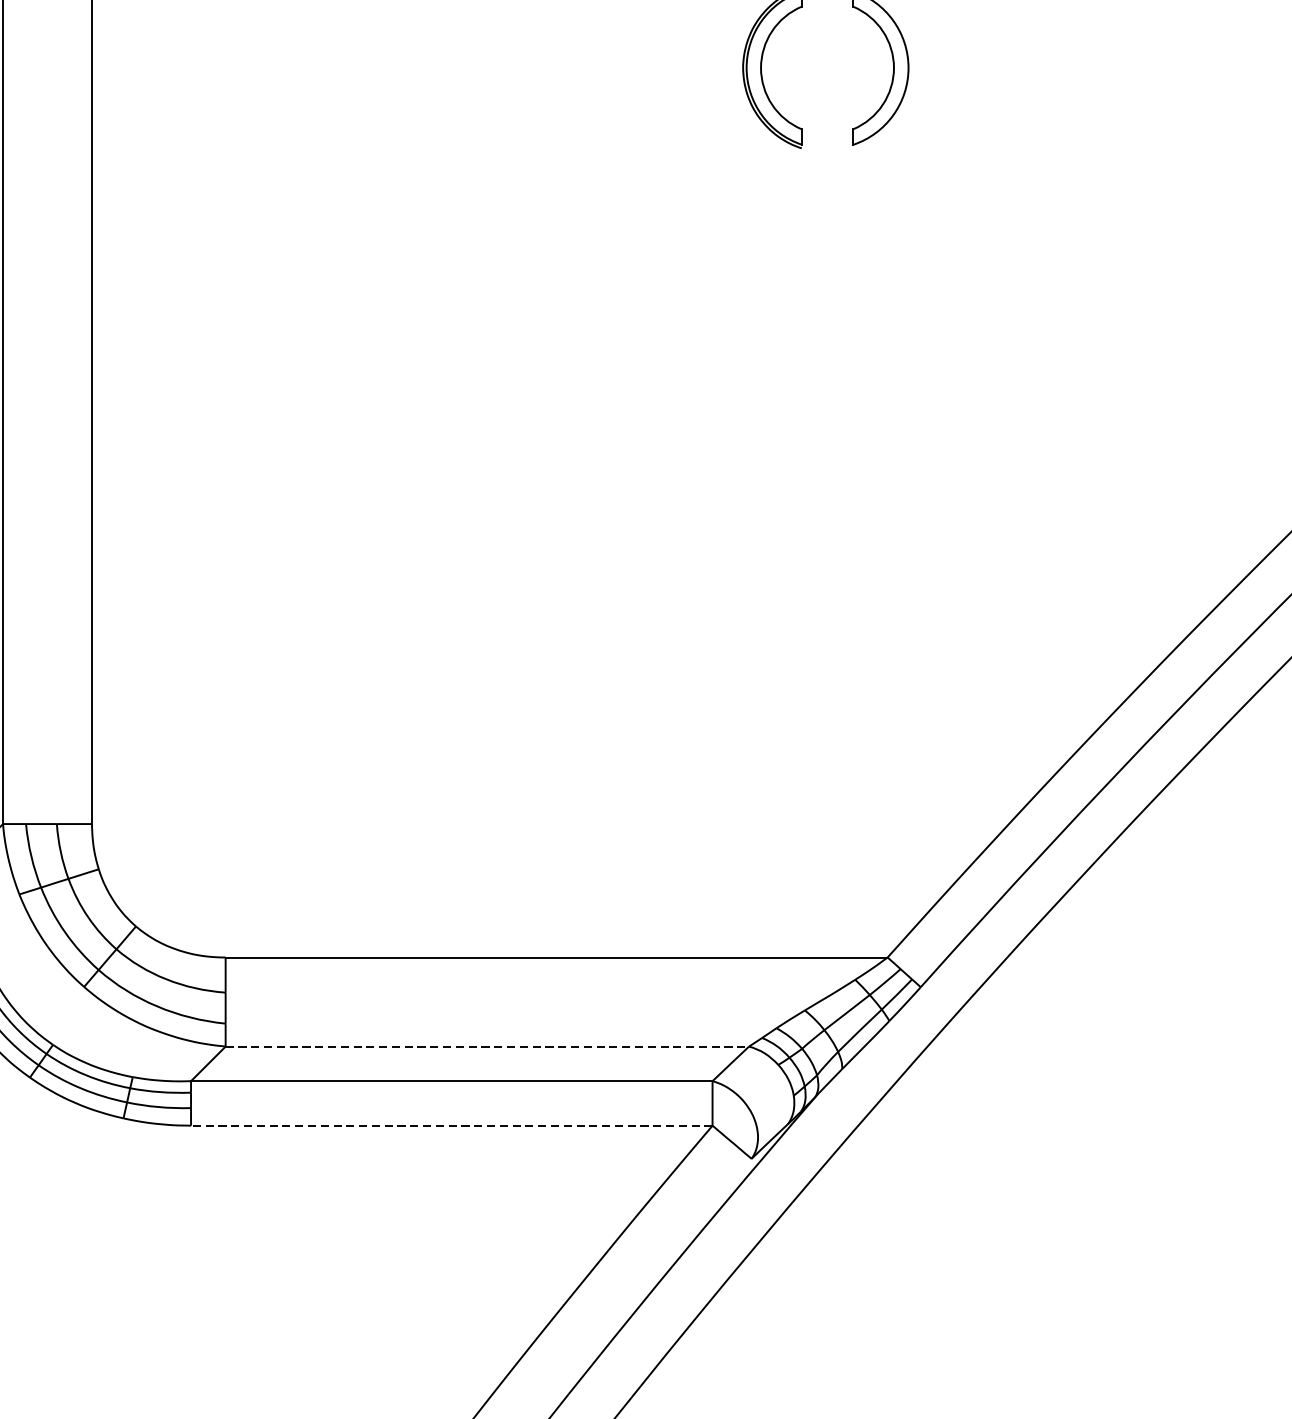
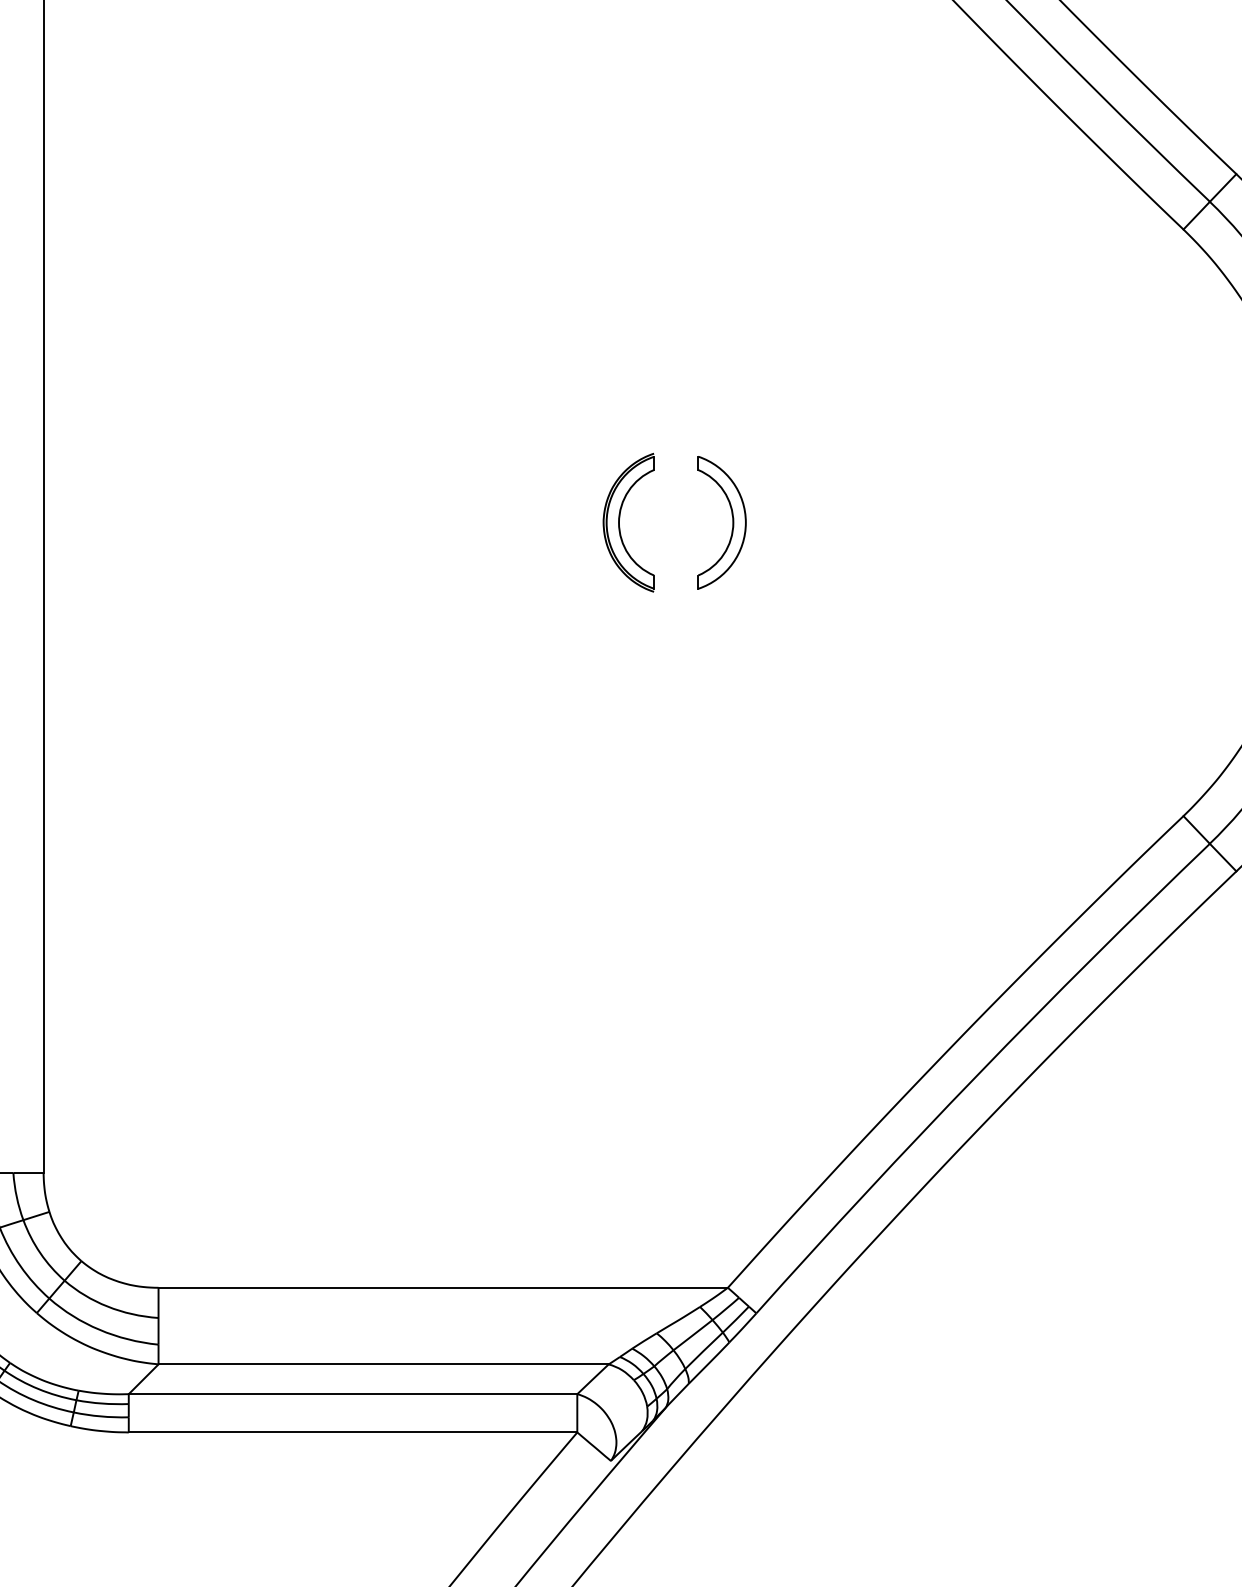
line: (488, 1046) -> (384, 1364), dashed -> solid
line: (451, 1125) -> (352, 1432), dashed -> solid

